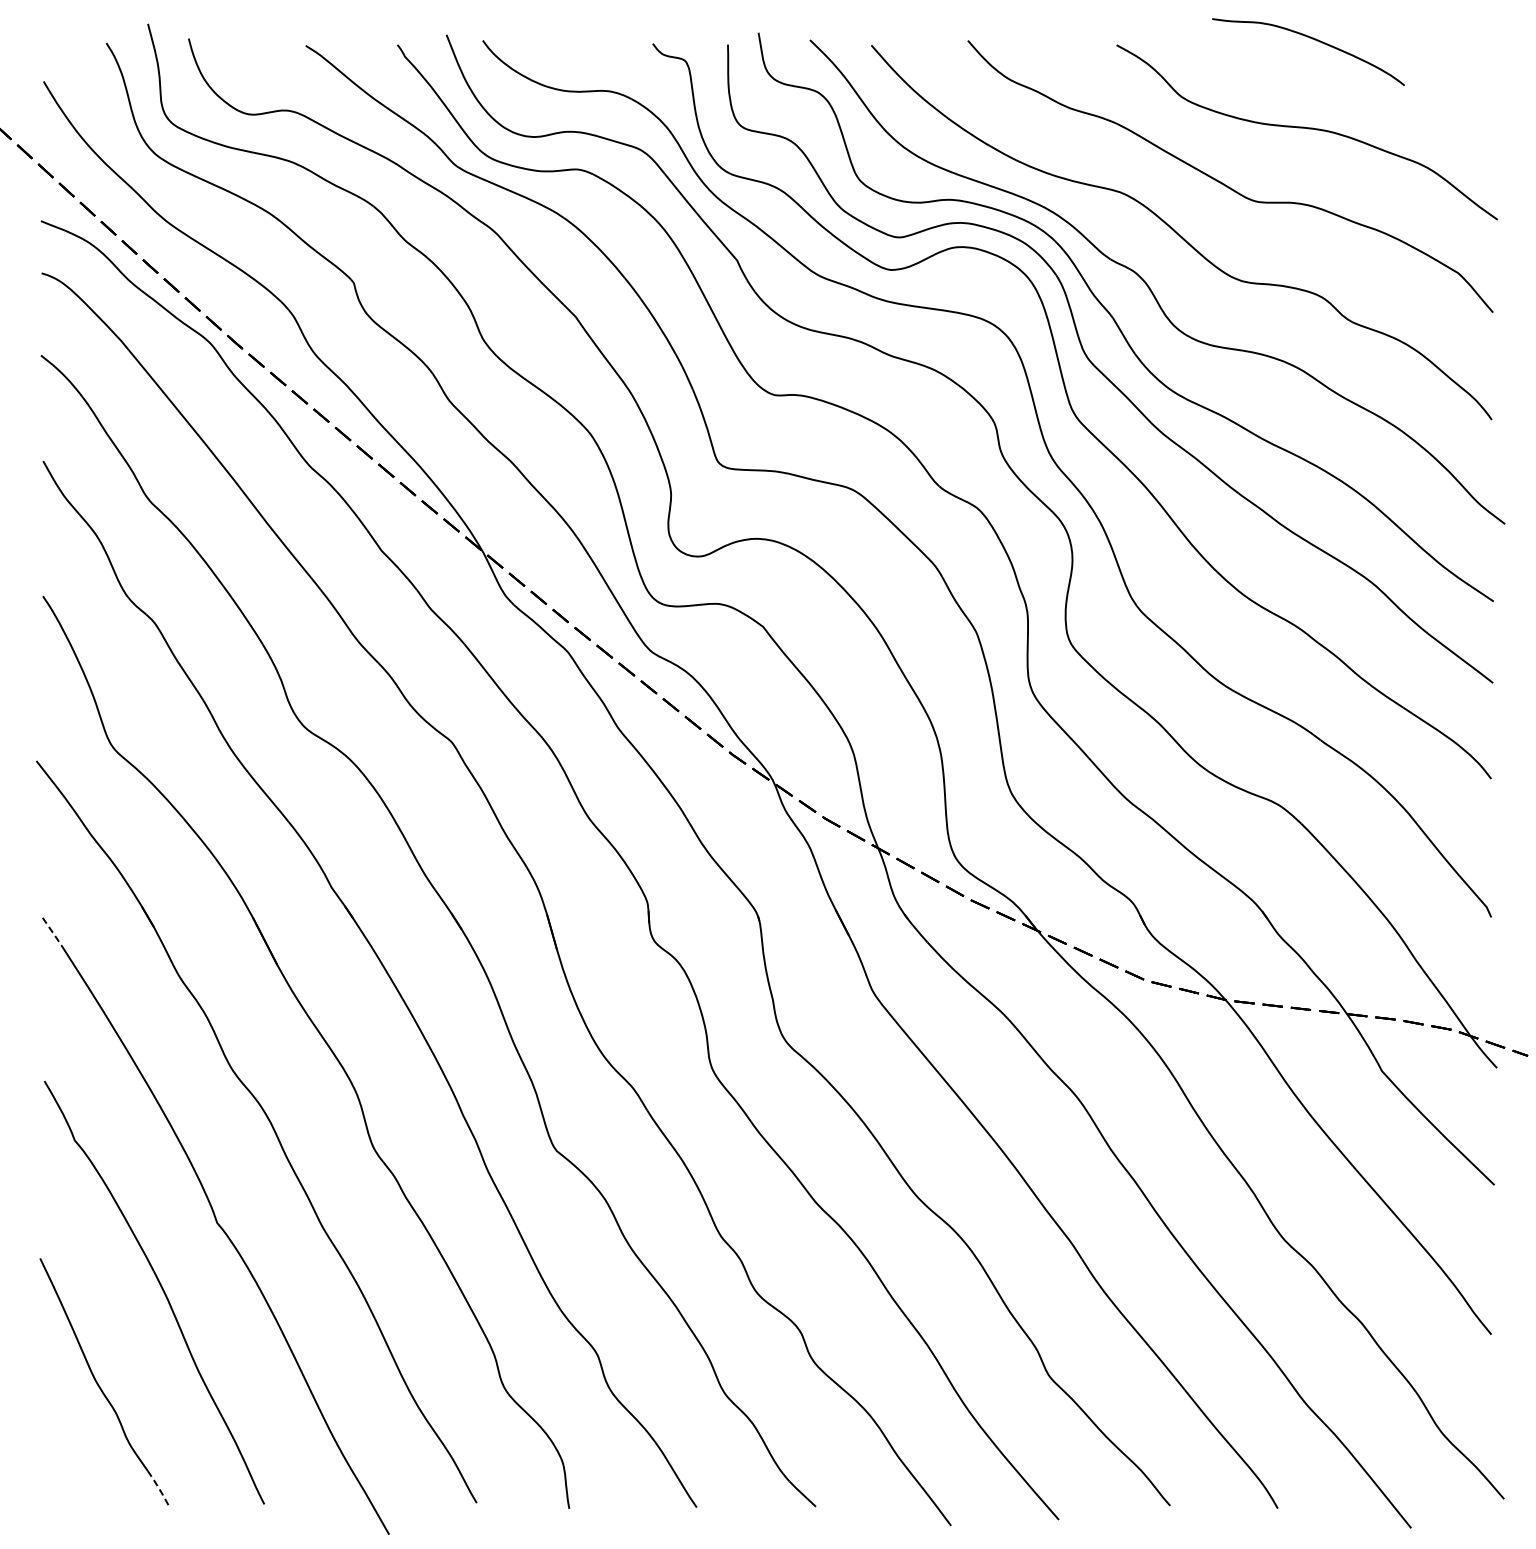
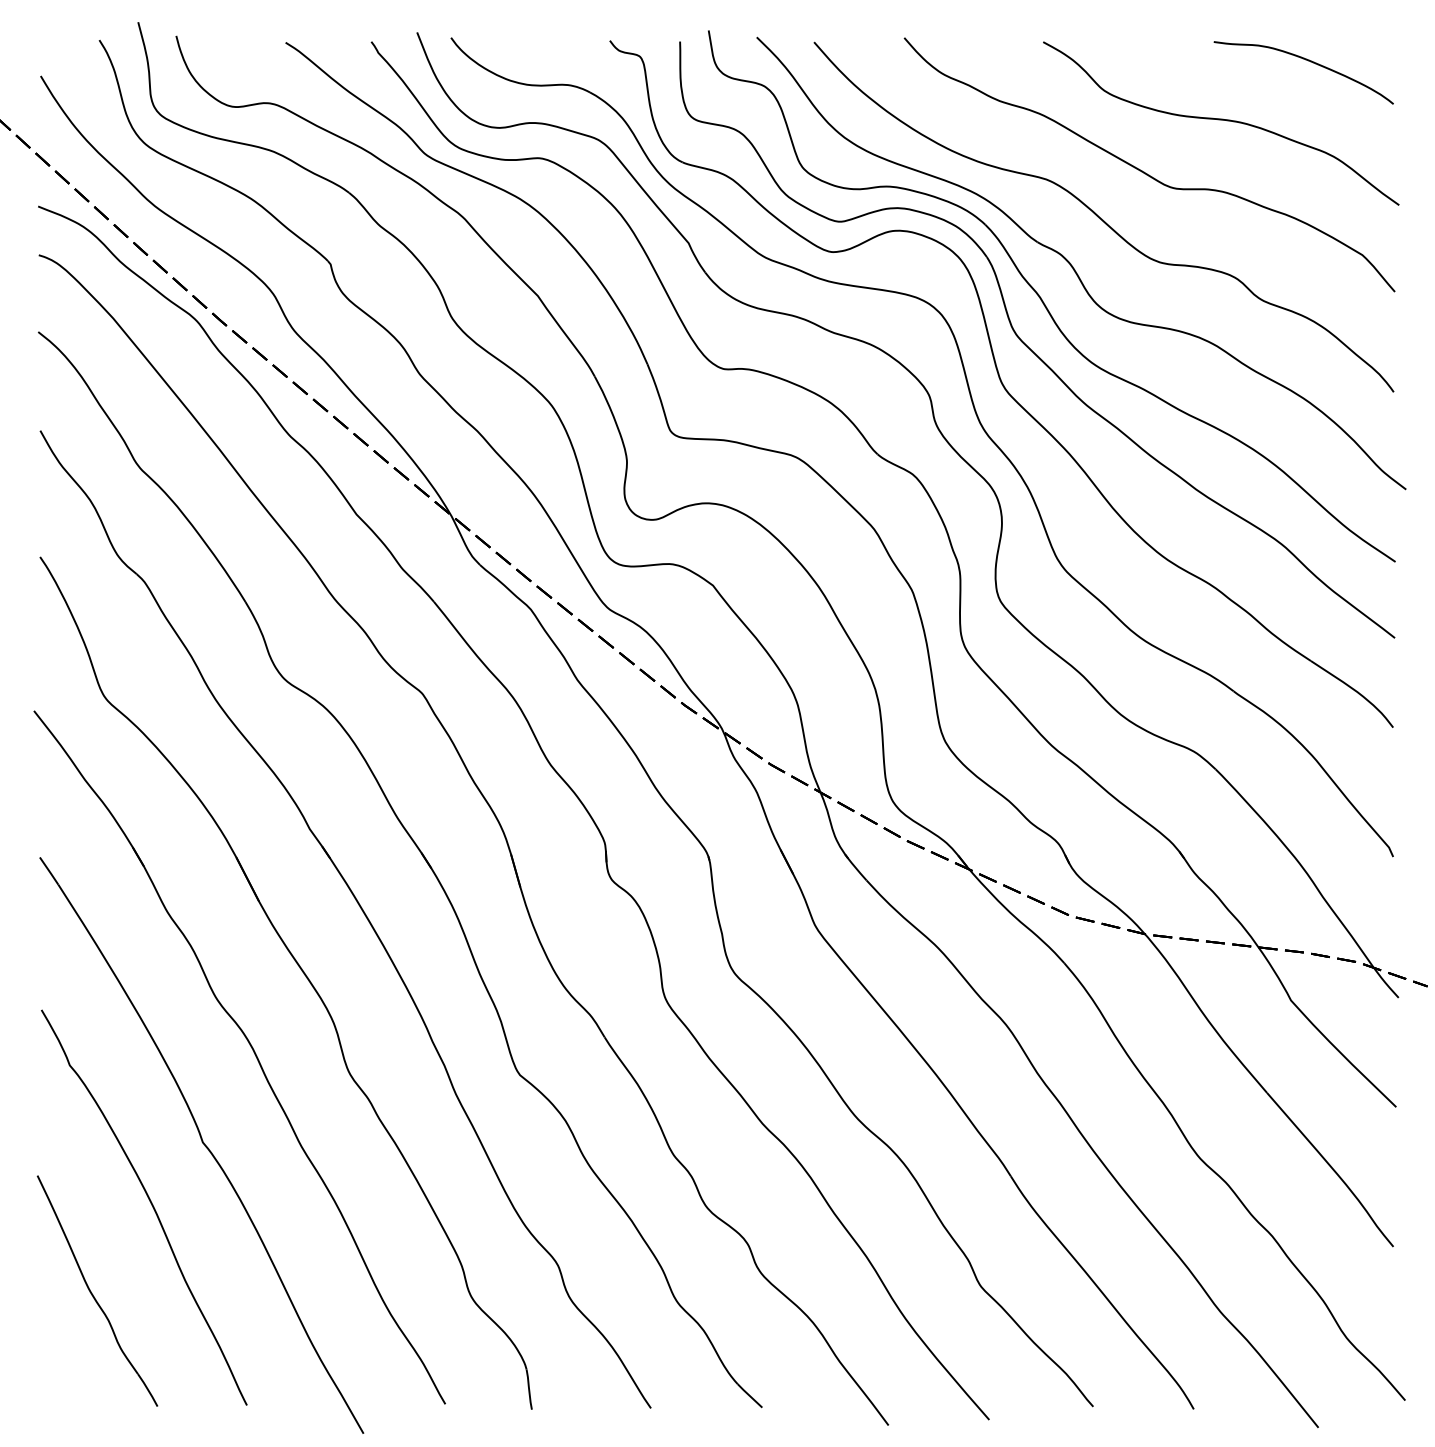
curve: (1314, 40) -> (1309, 62), moved
line: (53, 933) -> (49, 872), dashed -> solid
line: (158, 1487) -> (148, 1389), dashed -> solid

